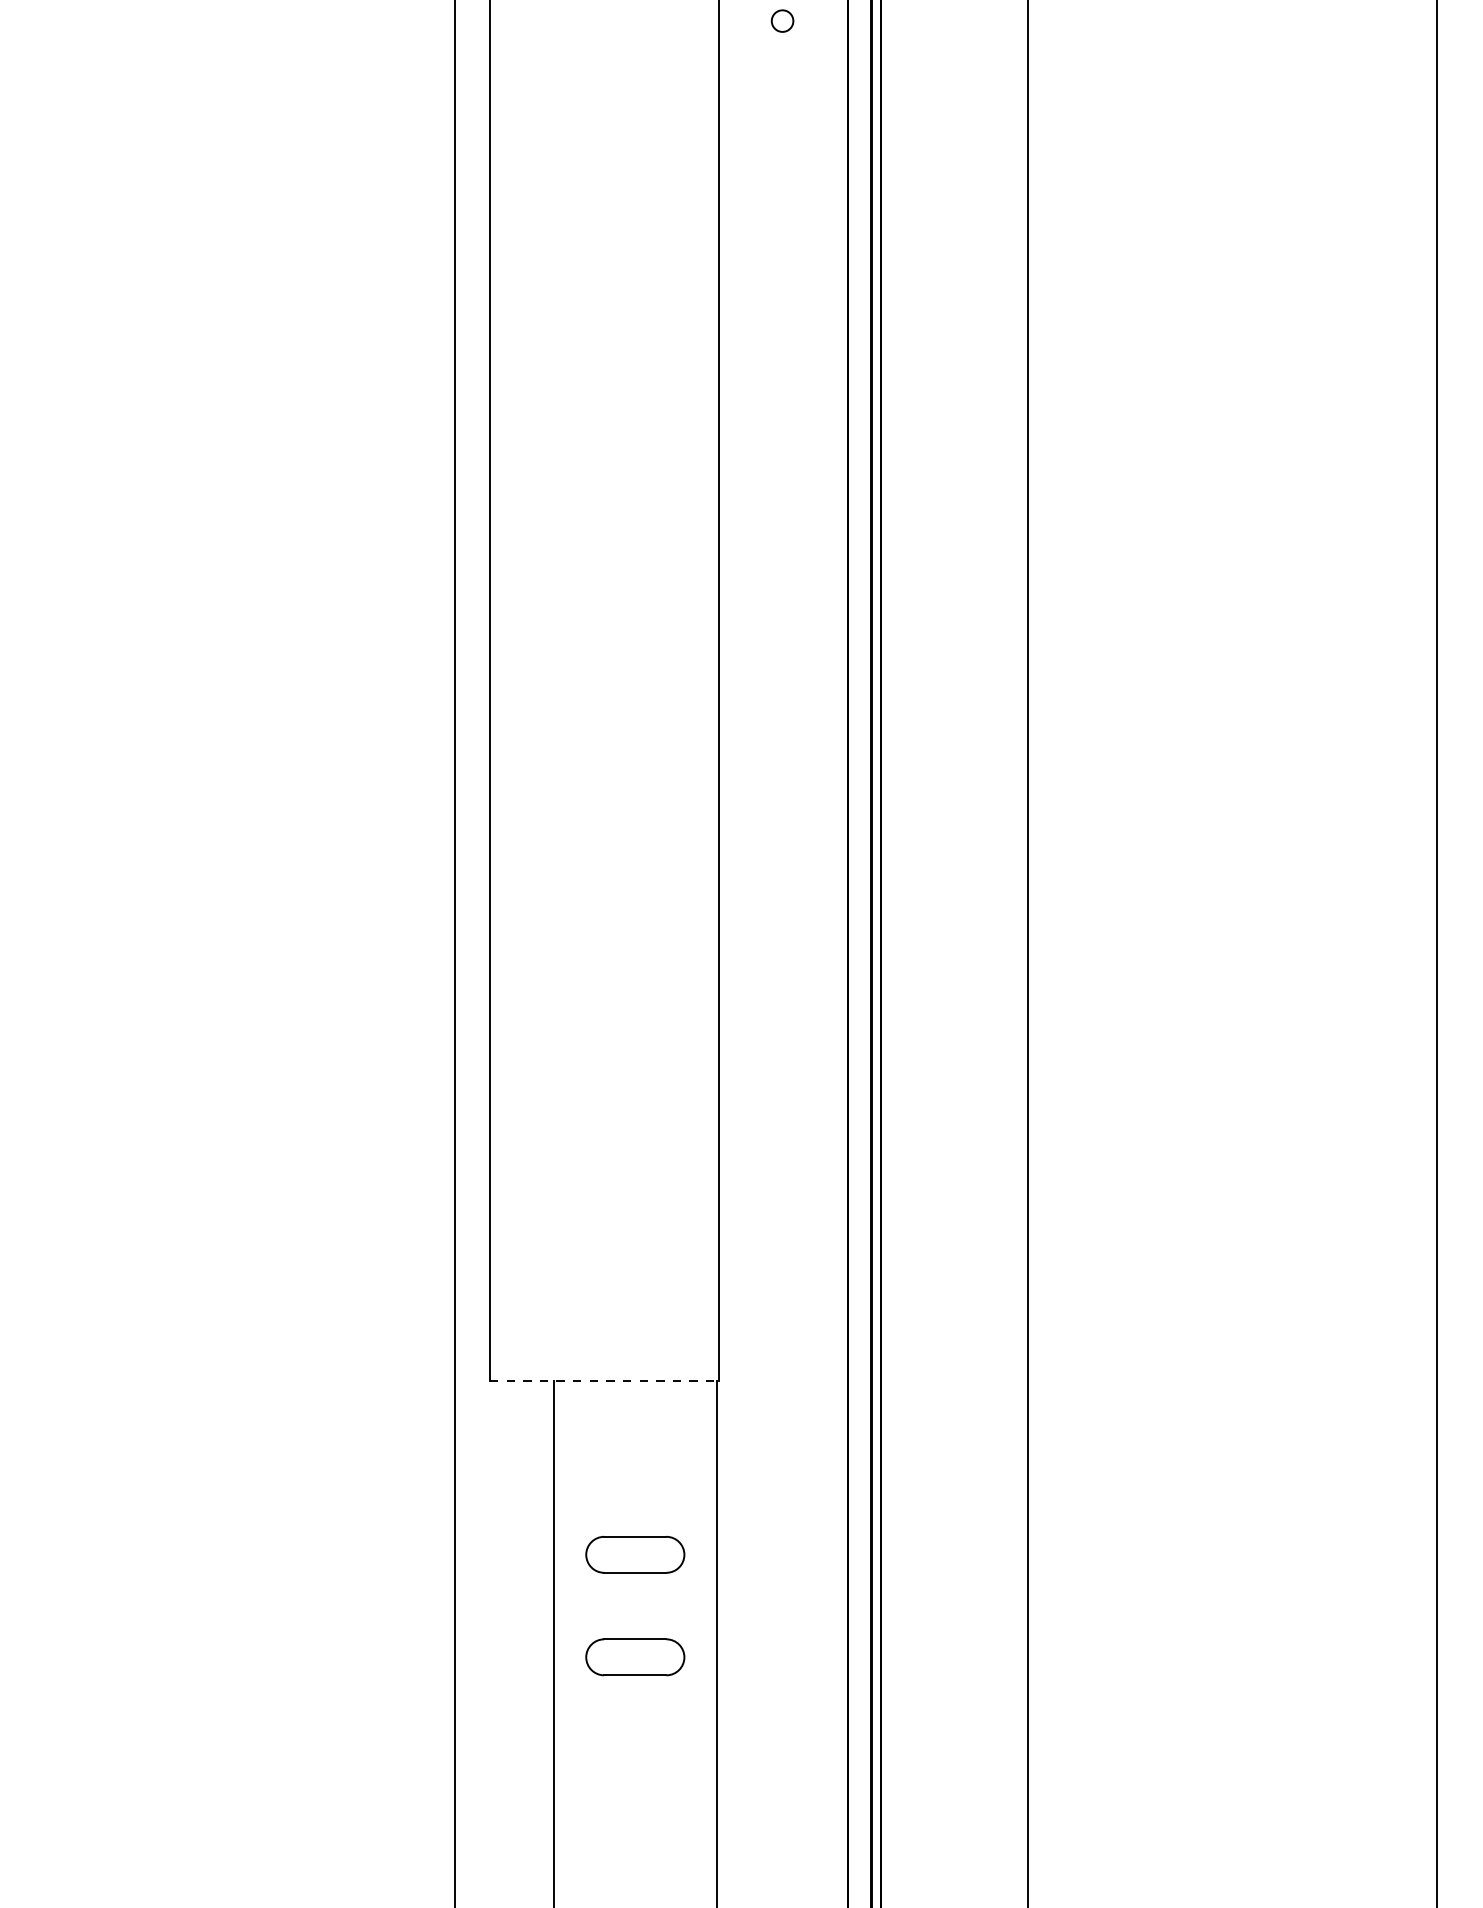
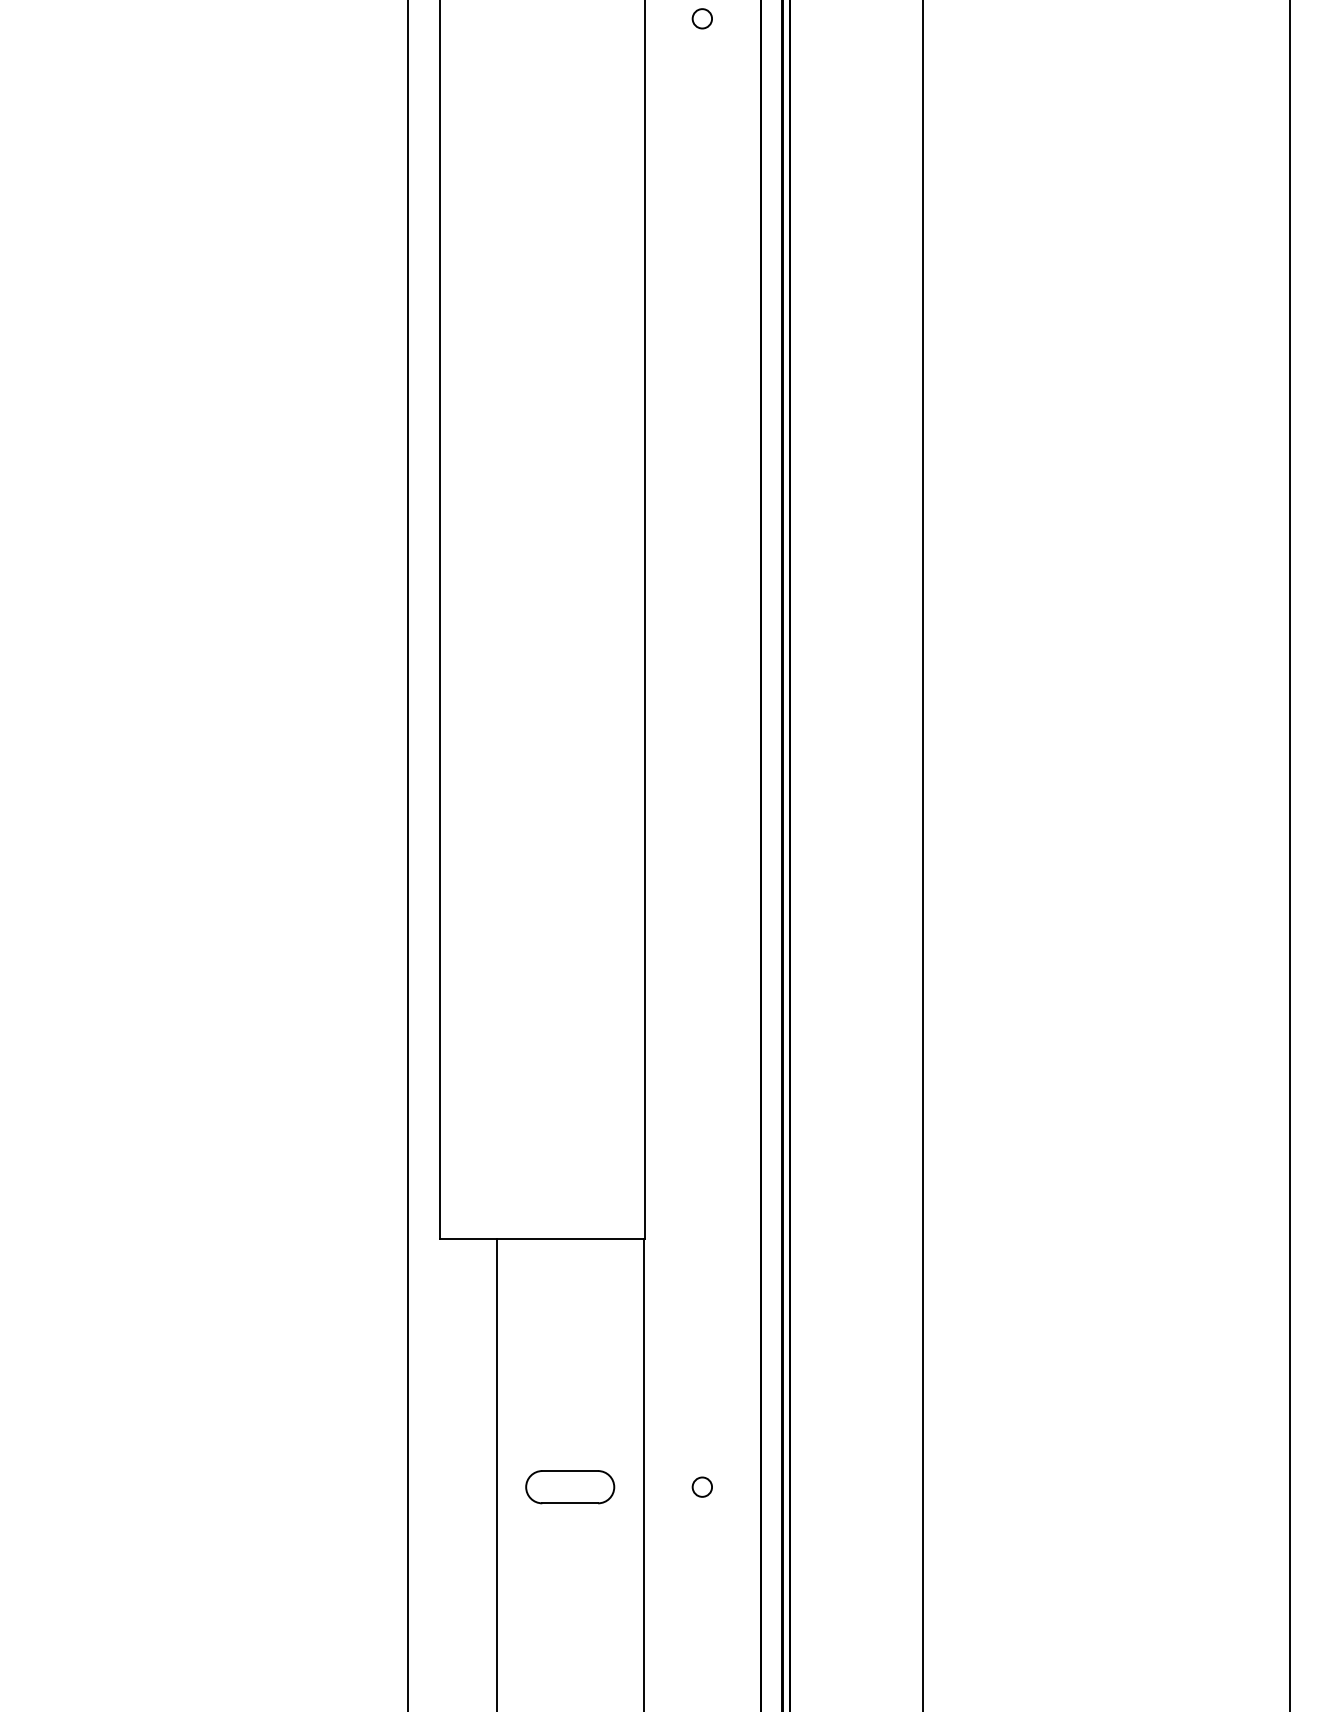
line: (604, 1381) -> (542, 1239), dashed -> solid
part: (635, 1555) -> (570, 1395), removed
circle: (781, 1656) -> (701, 1486), added

